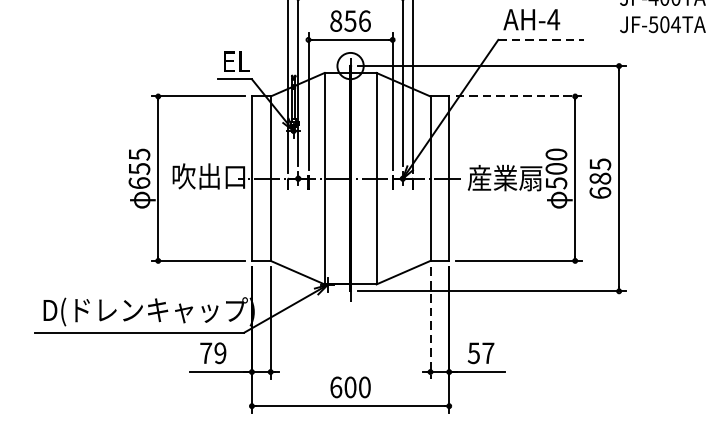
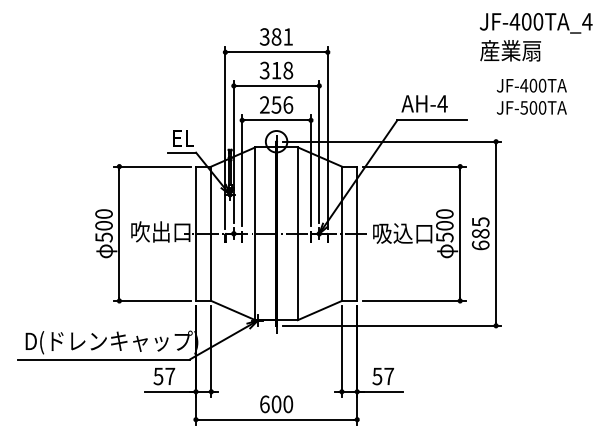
text: (335, 20) -> (264, 104), 856 -> 256
text: (675, 24) -> (542, 107), JF-504TA -> JF-500TA
line: (541, 40) -> (432, 120), dashed -> solid
line: (519, 96) -> (414, 166), dashed -> solid
text: (138, 168) -> (103, 225), 655 -> 500
text: (504, 178) -> (402, 233), 産業扇 -> 吸込口
line: (430, 323) -> (341, 352), dashed -> solid
text: (213, 353) -> (164, 376), 79 -> 57

